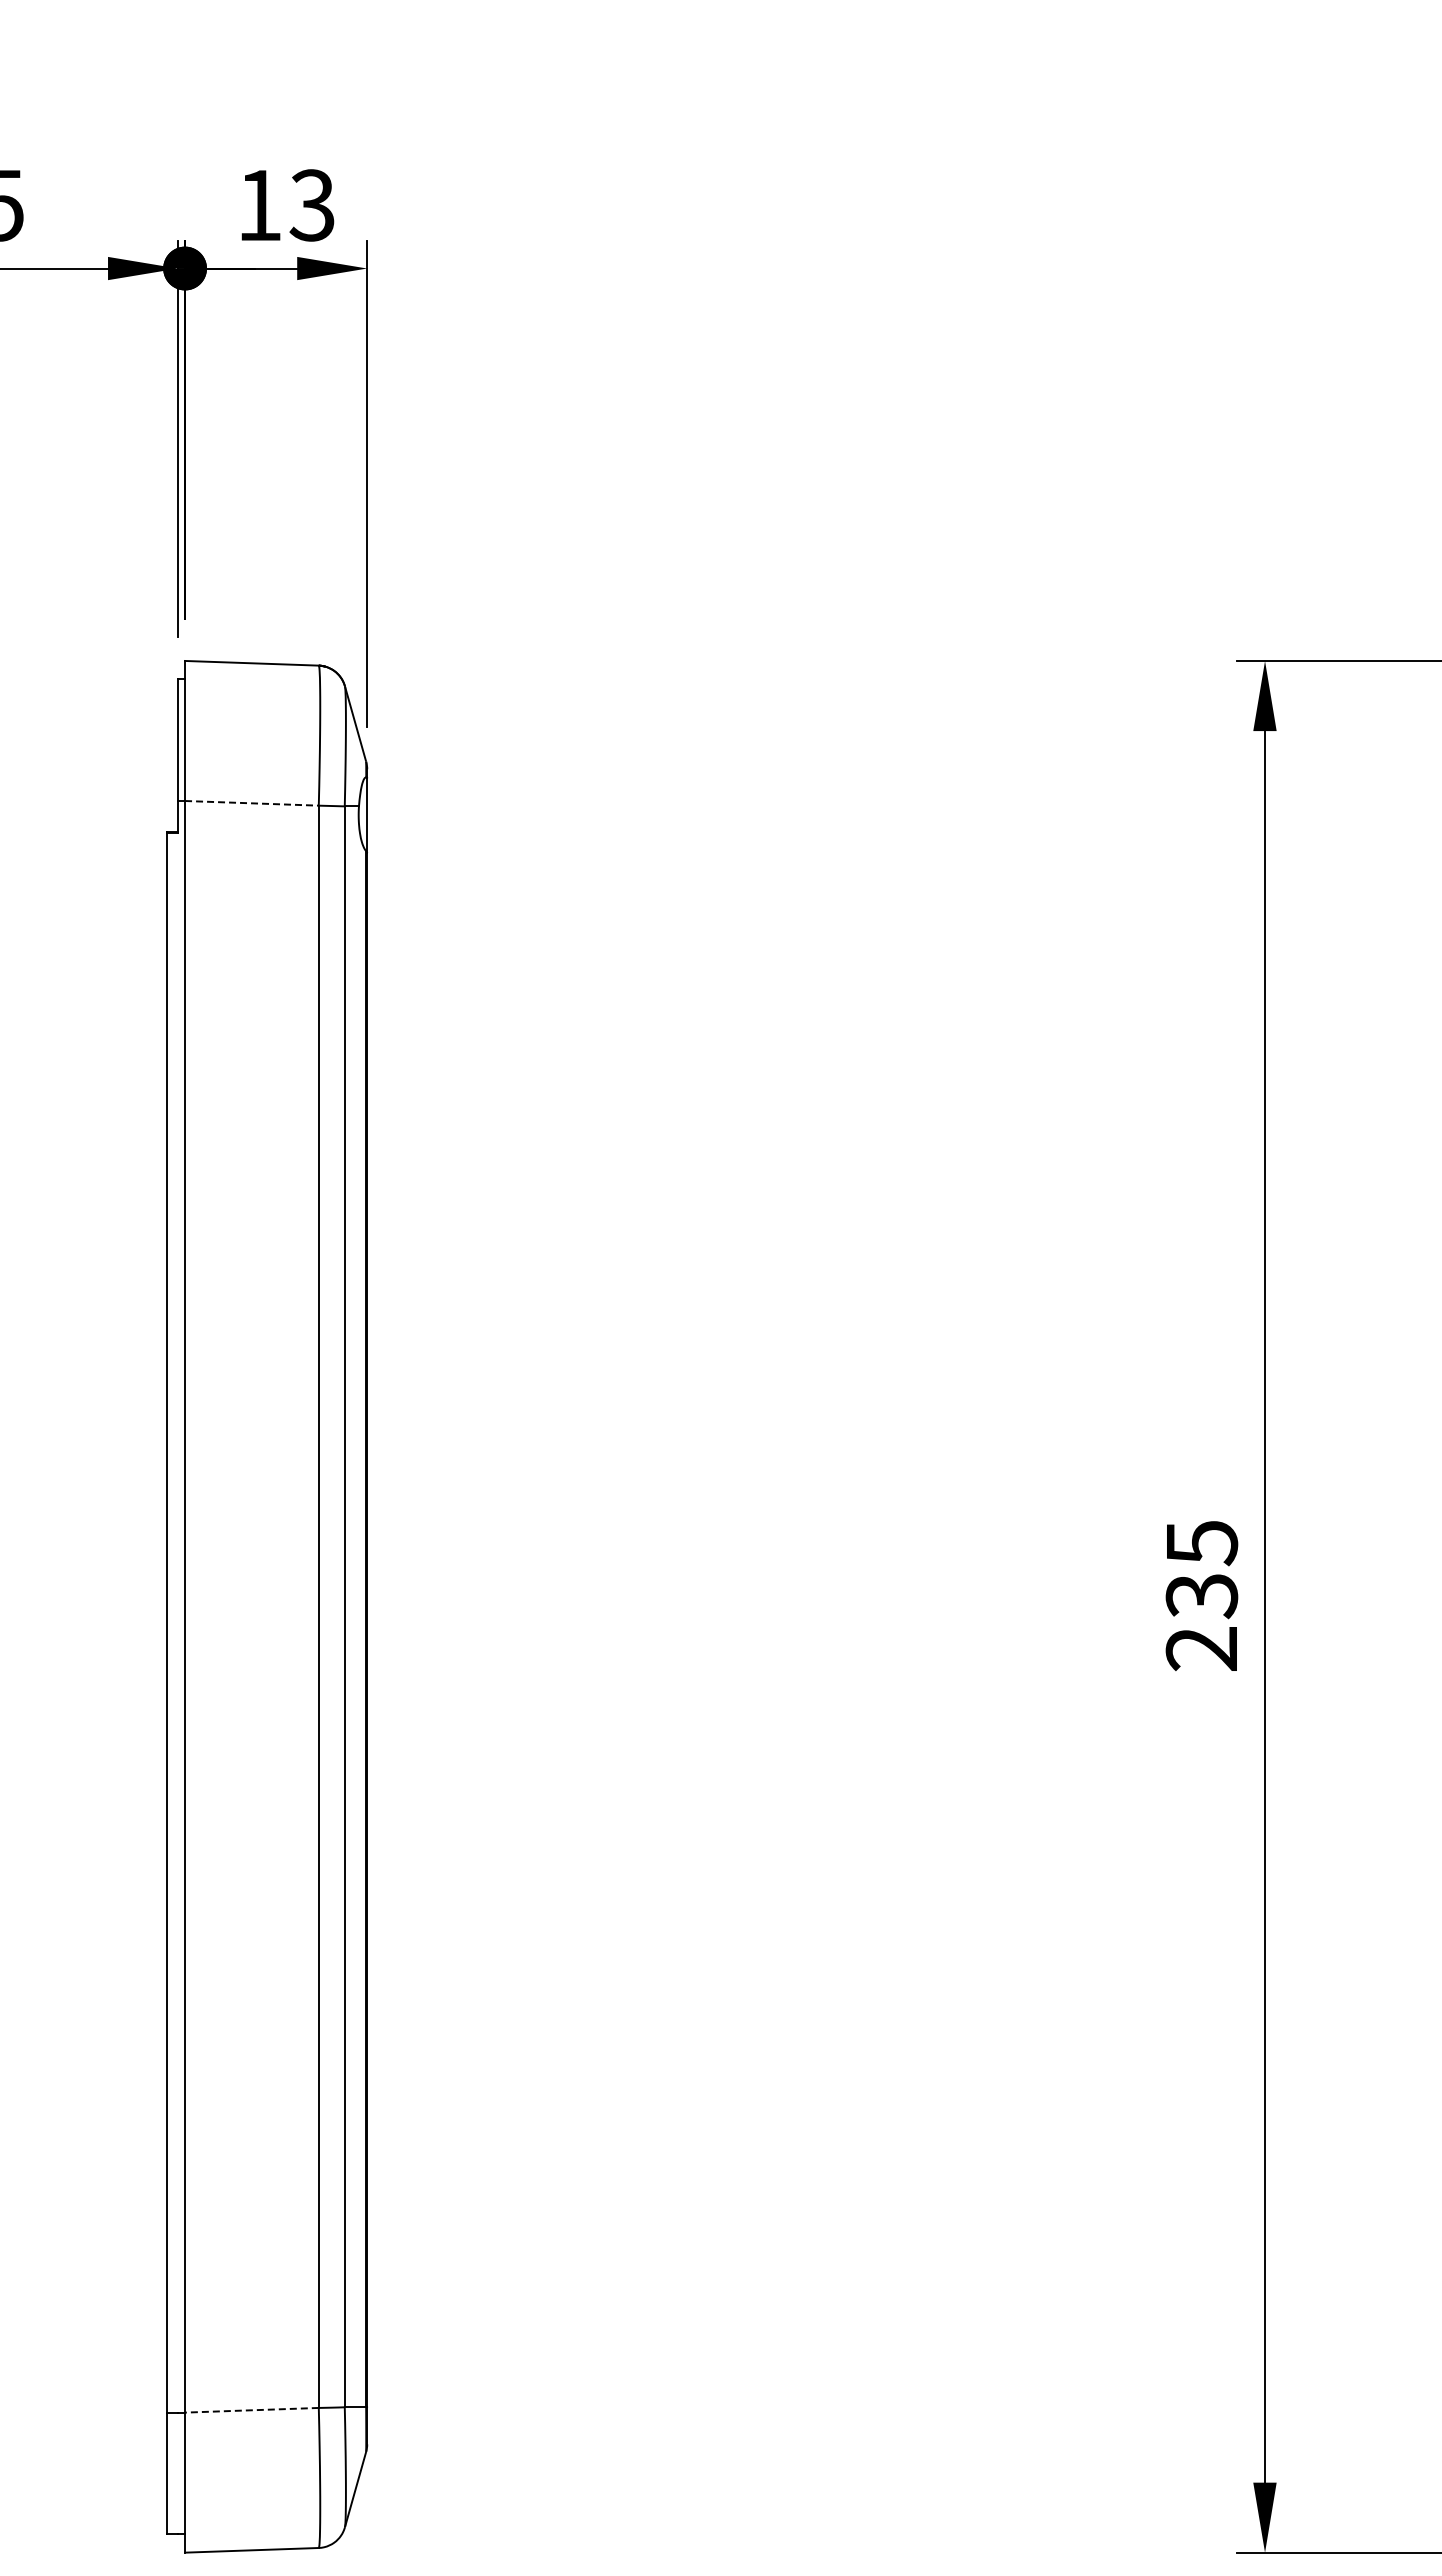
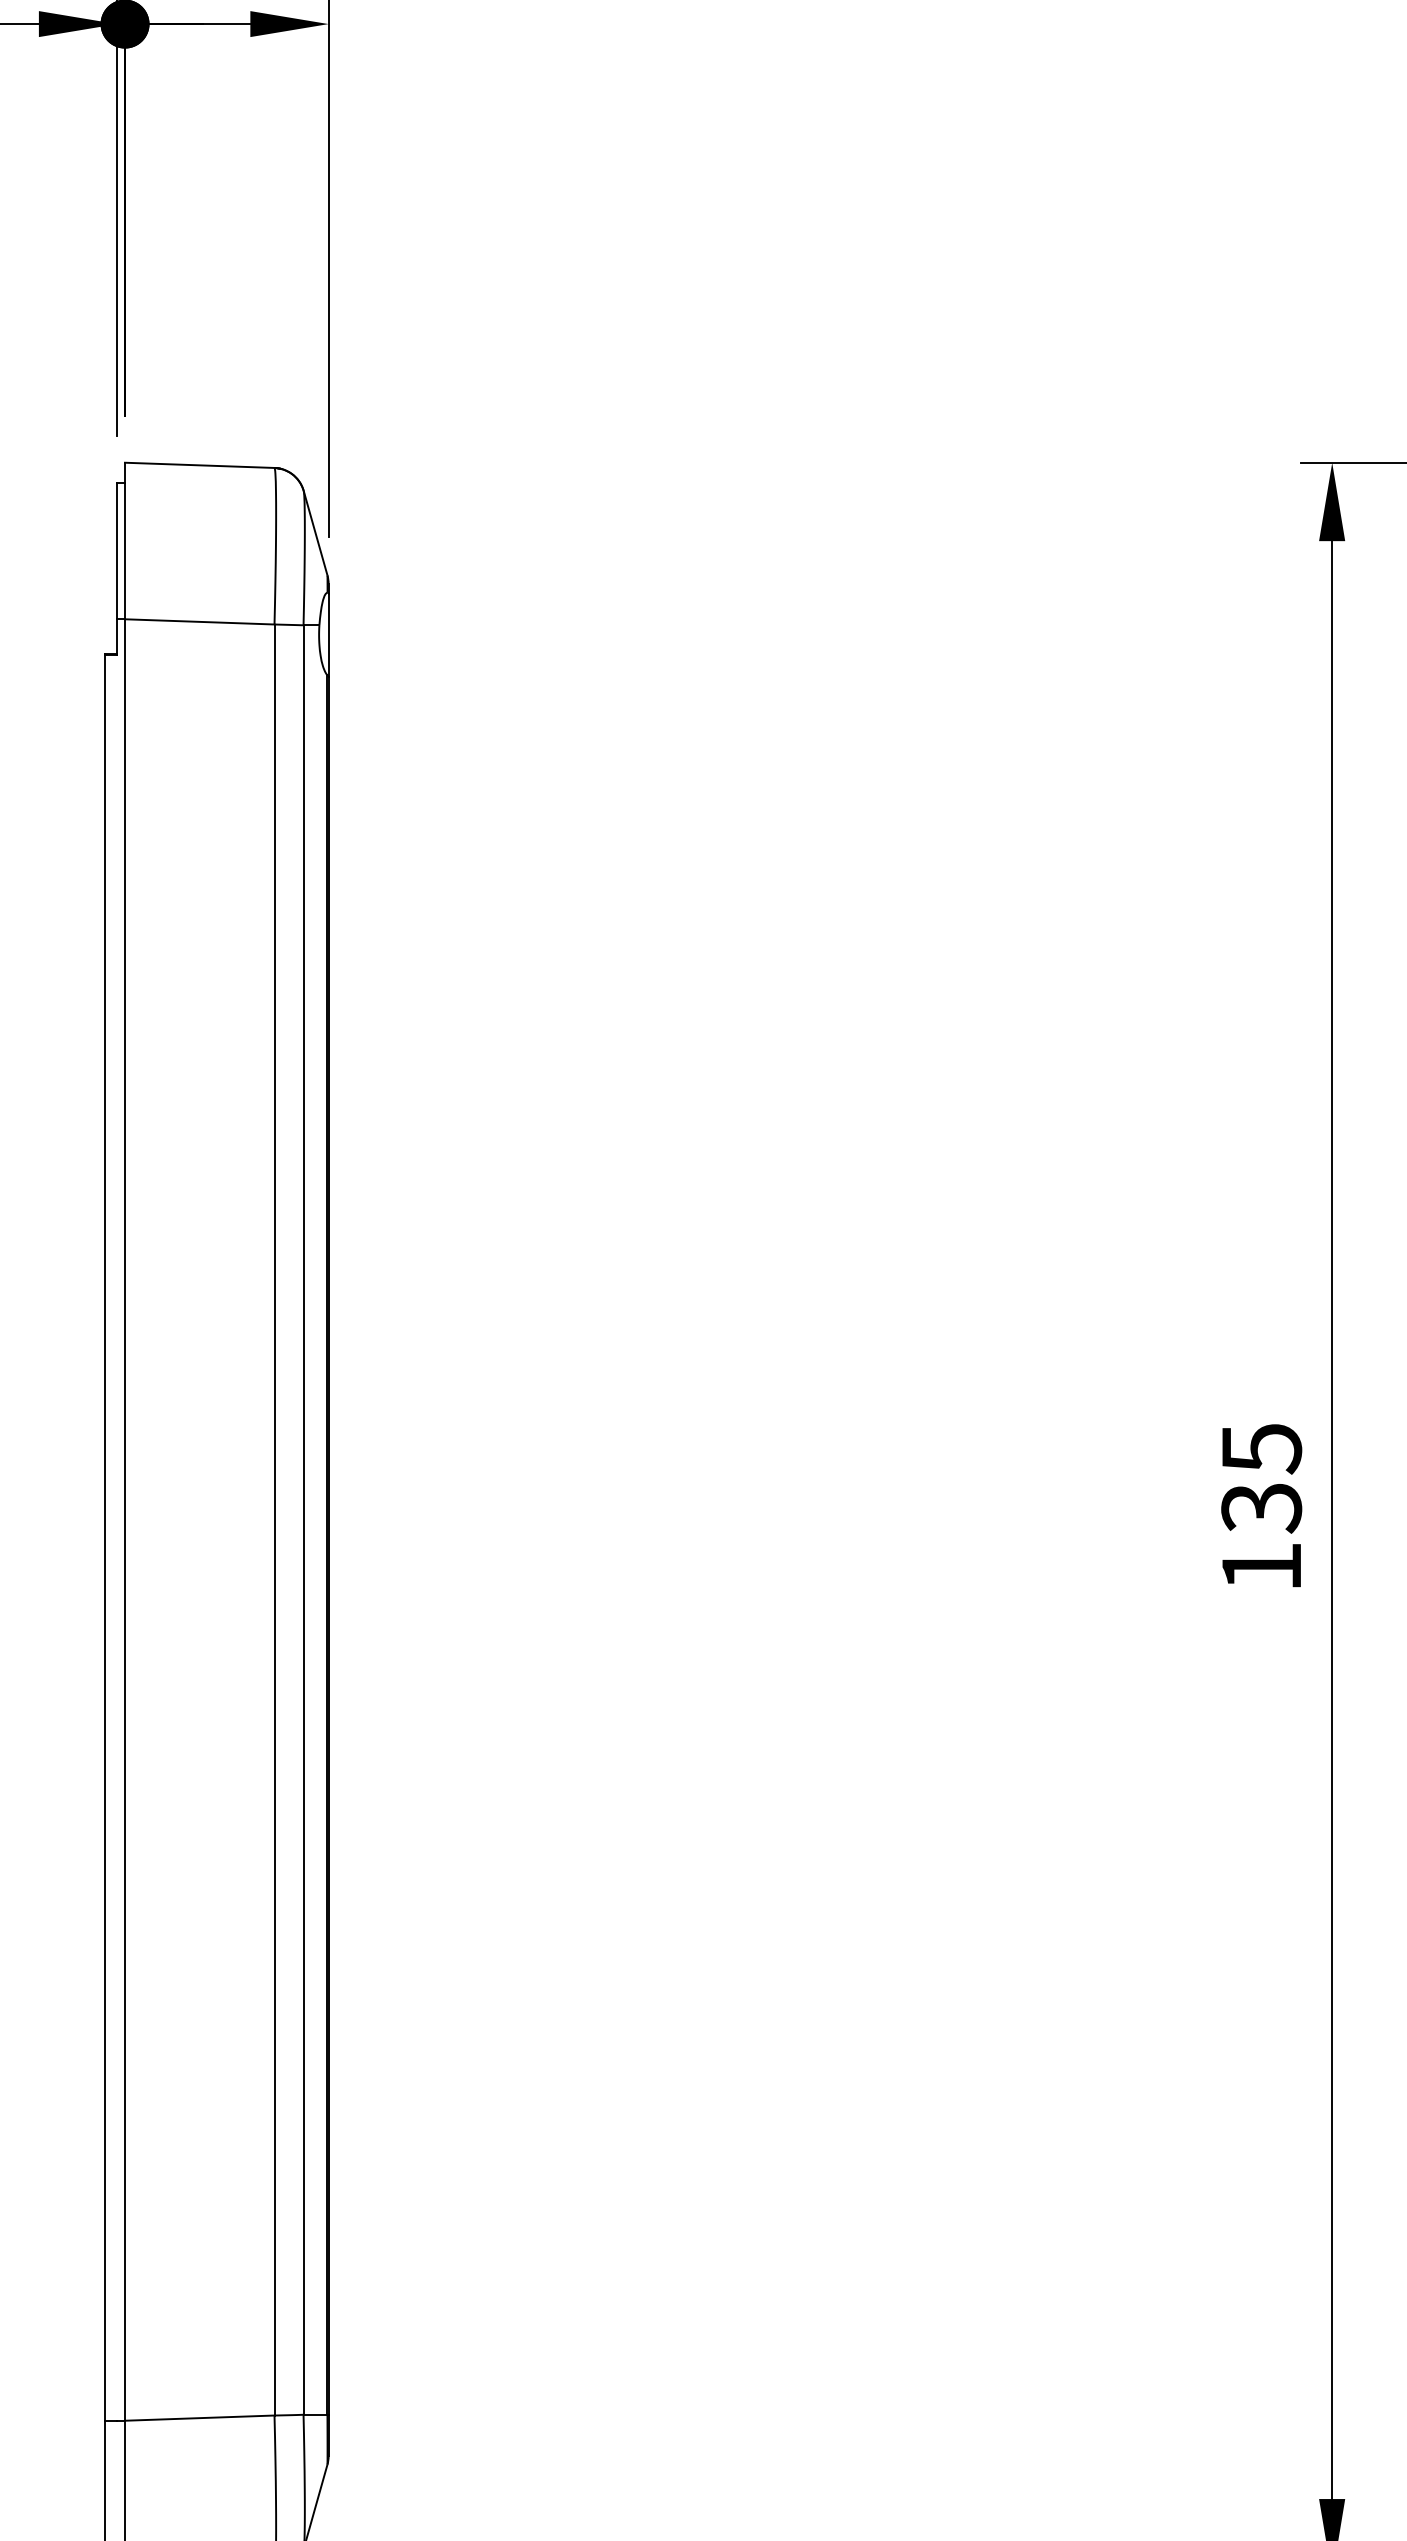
line: (251, 803) -> (199, 622), dashed -> solid
text: (1200, 1649) -> (1260, 1567), 235 -> 135
line: (251, 2410) -> (199, 2418), dashed -> solid

